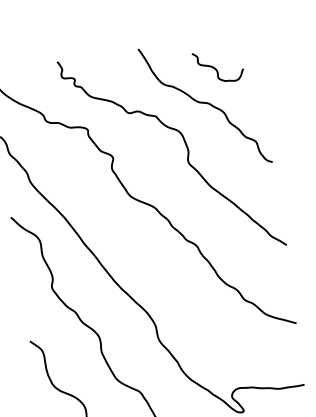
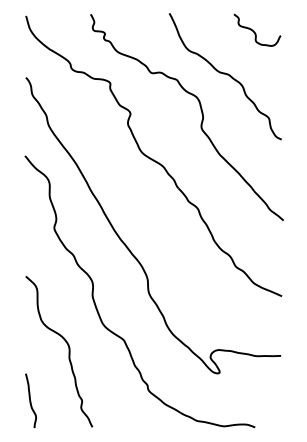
curve: (215, 68) -> (254, 31), moved

